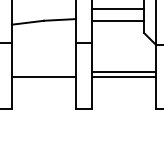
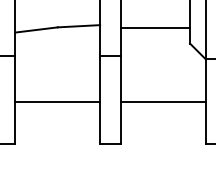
line: (117, 8) -> (155, 11), removed
line: (124, 71) -> (163, 94), removed

